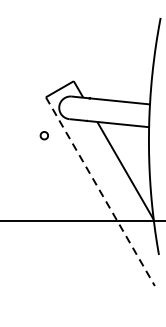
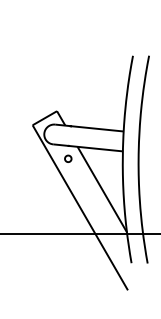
part: (44, 135) -> (68, 158), moved
line: (100, 192) -> (80, 208), dashed -> solid

